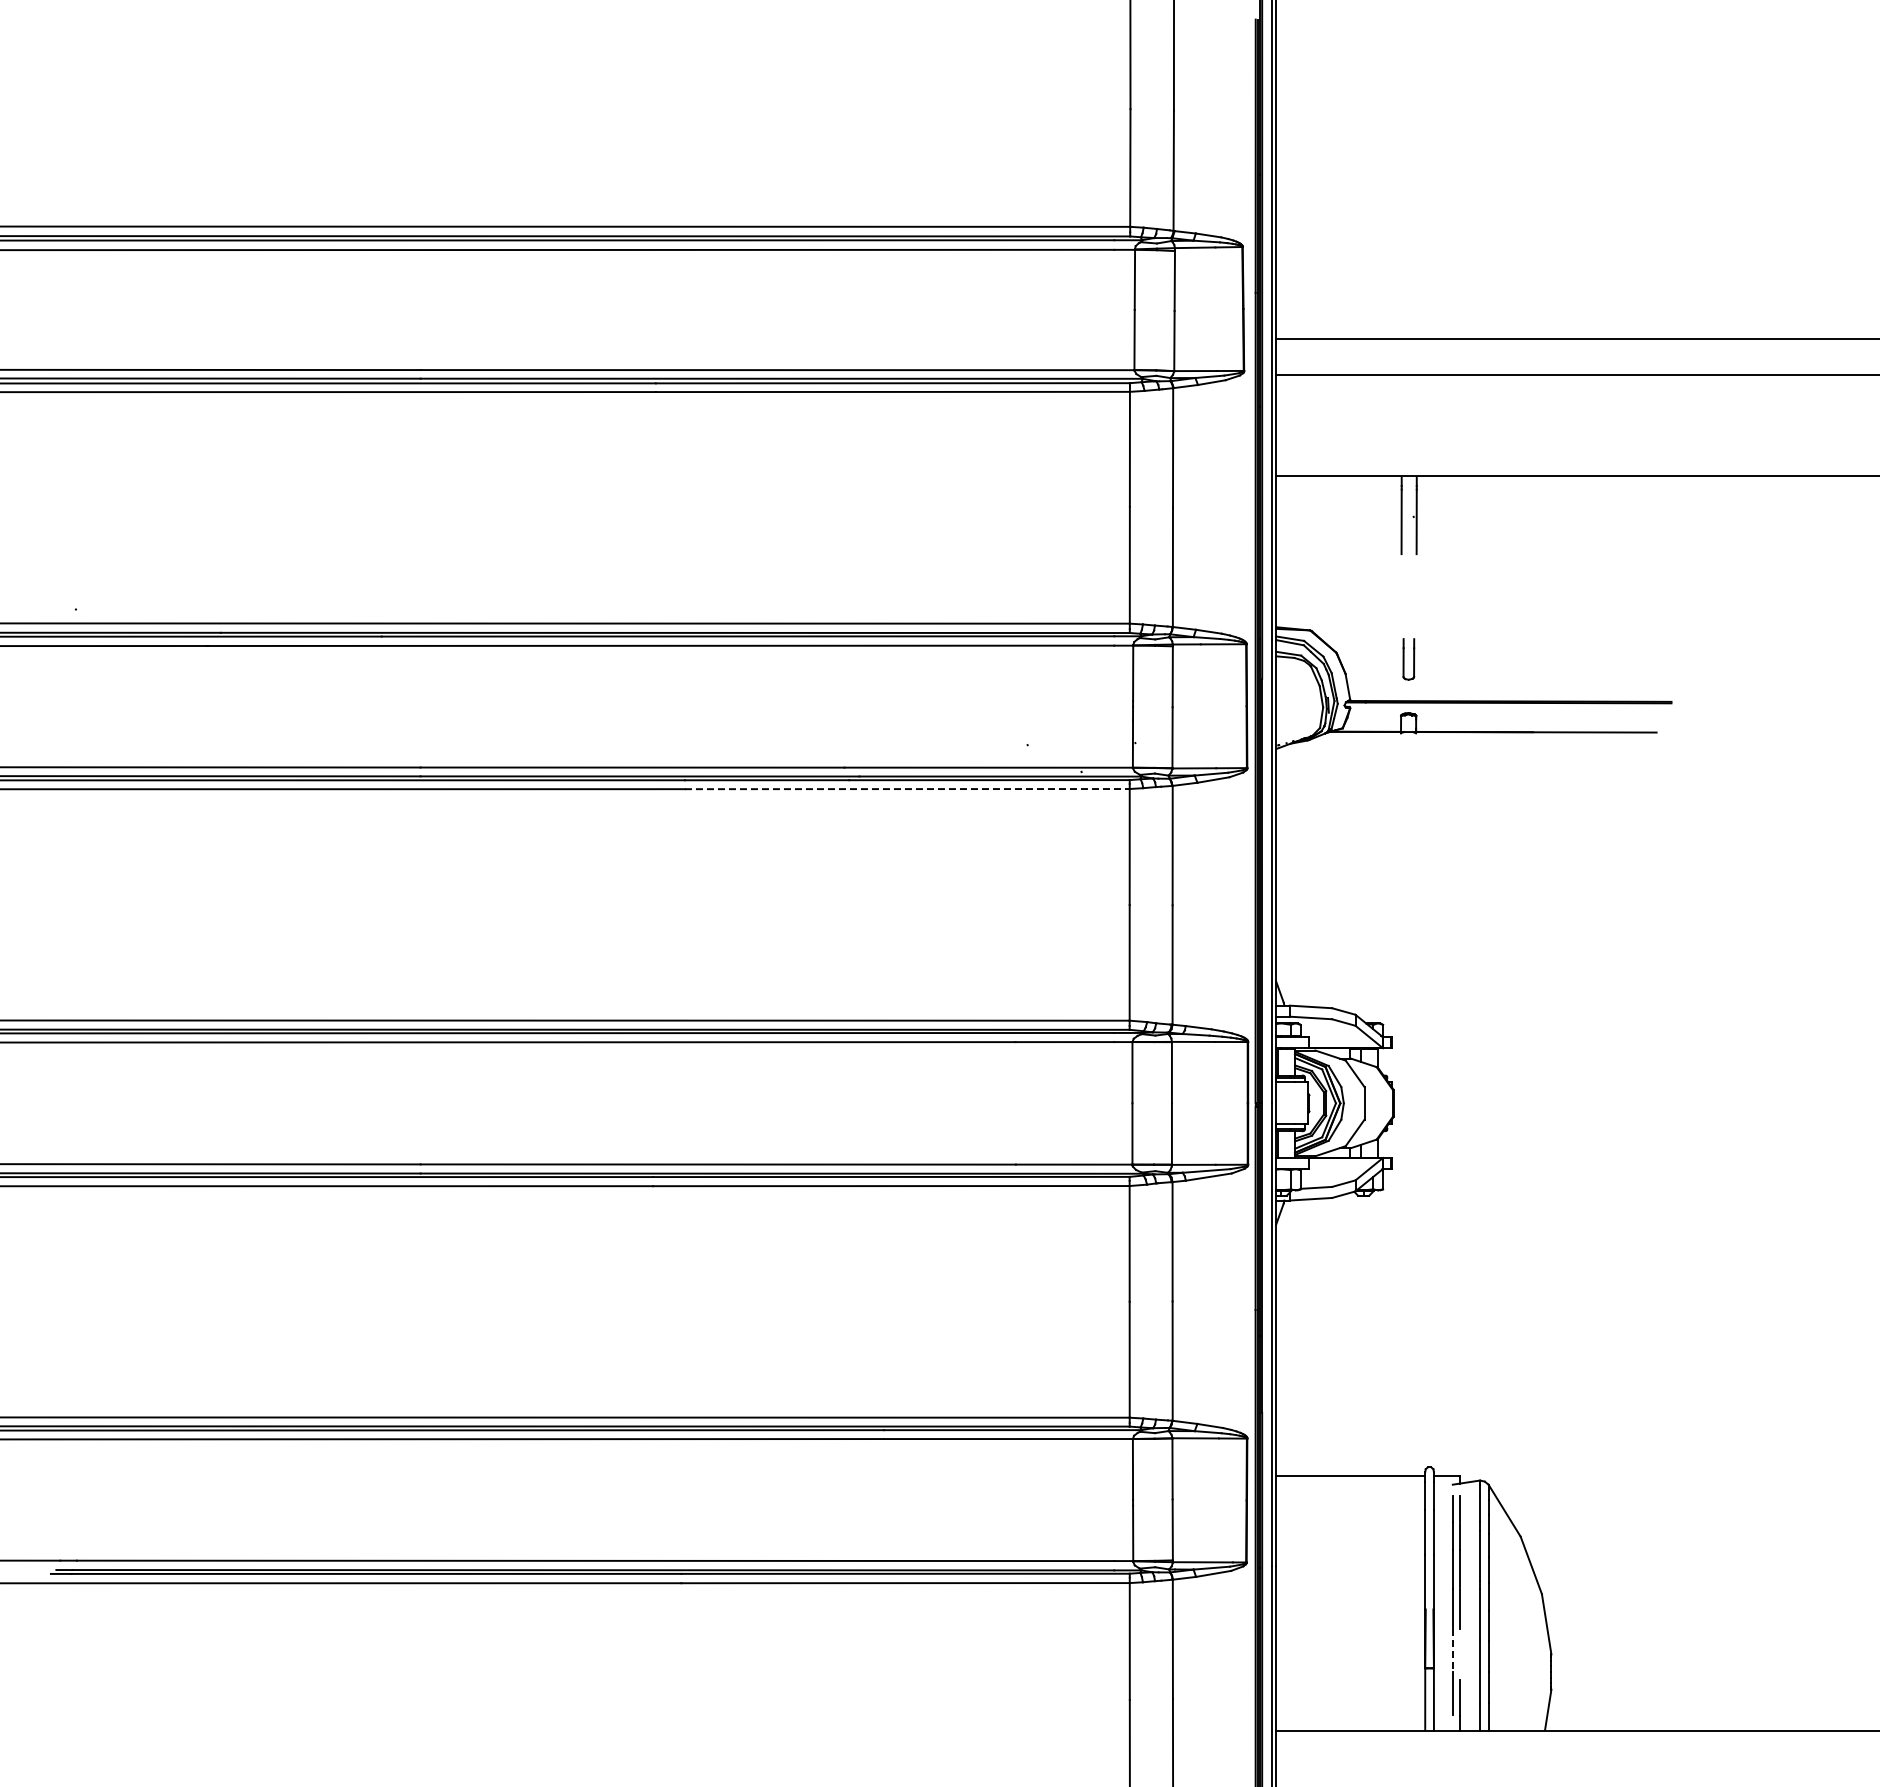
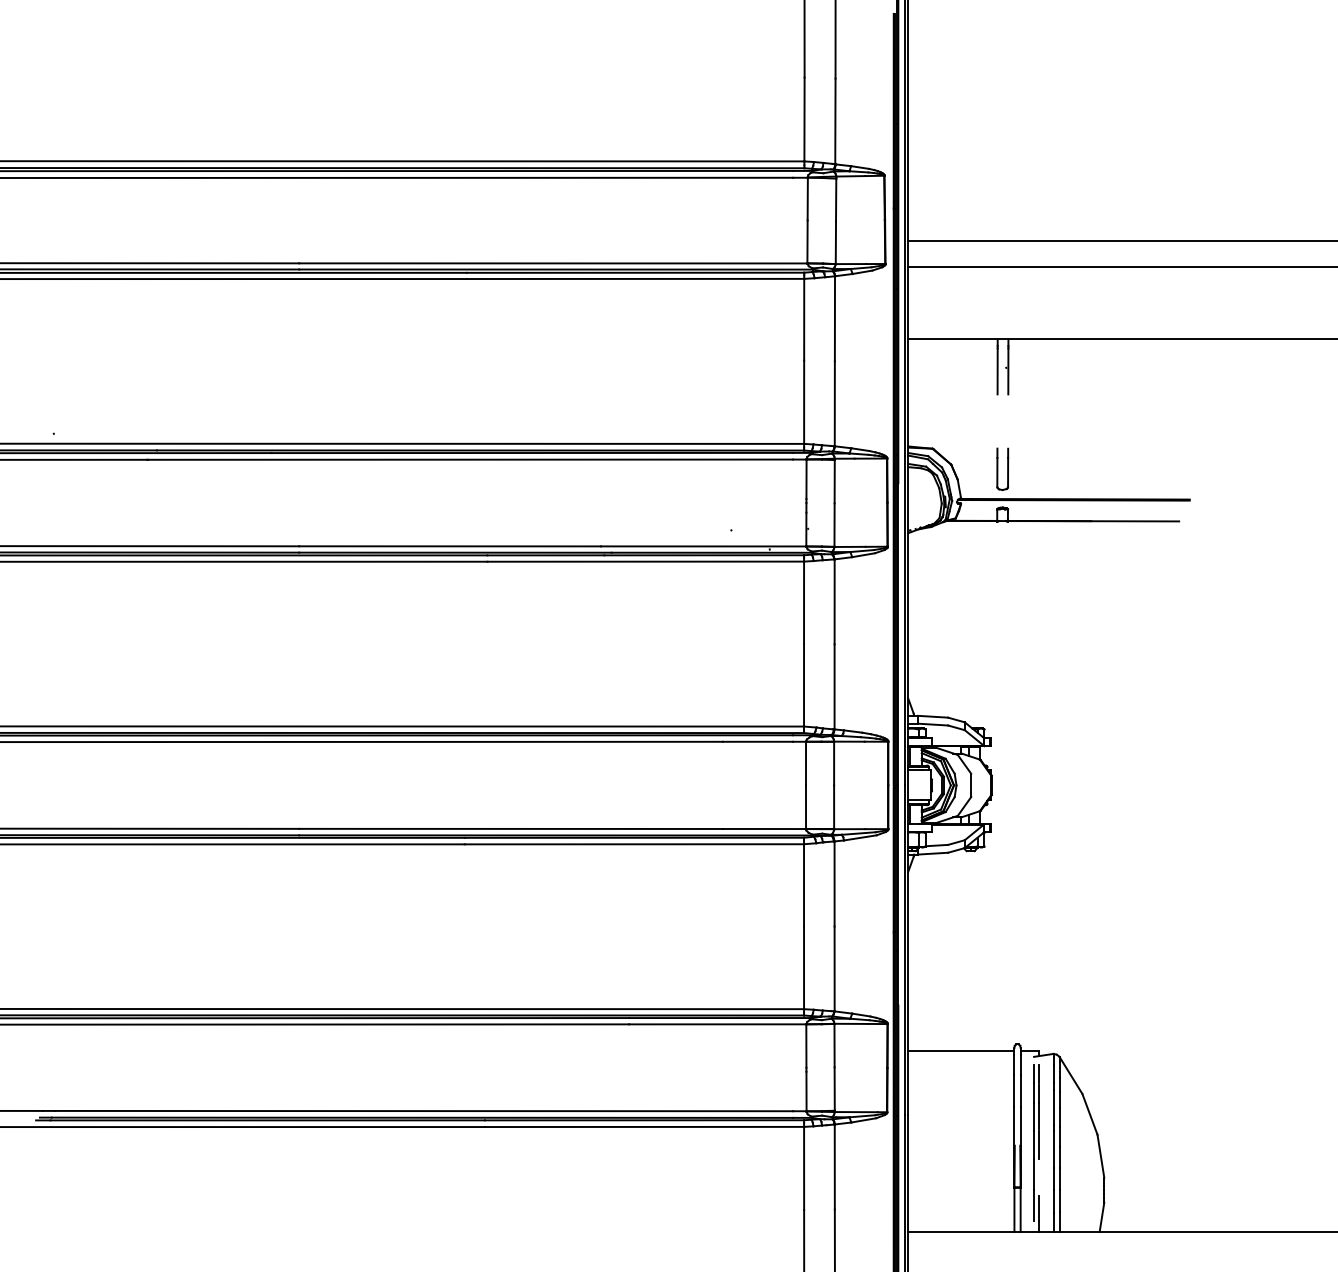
part: (1408, 659) -> (1002, 469), size x1.43
line: (907, 789) -> (645, 561), dashed -> solid
line: (1452, 1650) -> (1033, 1174), dashed -> solid

